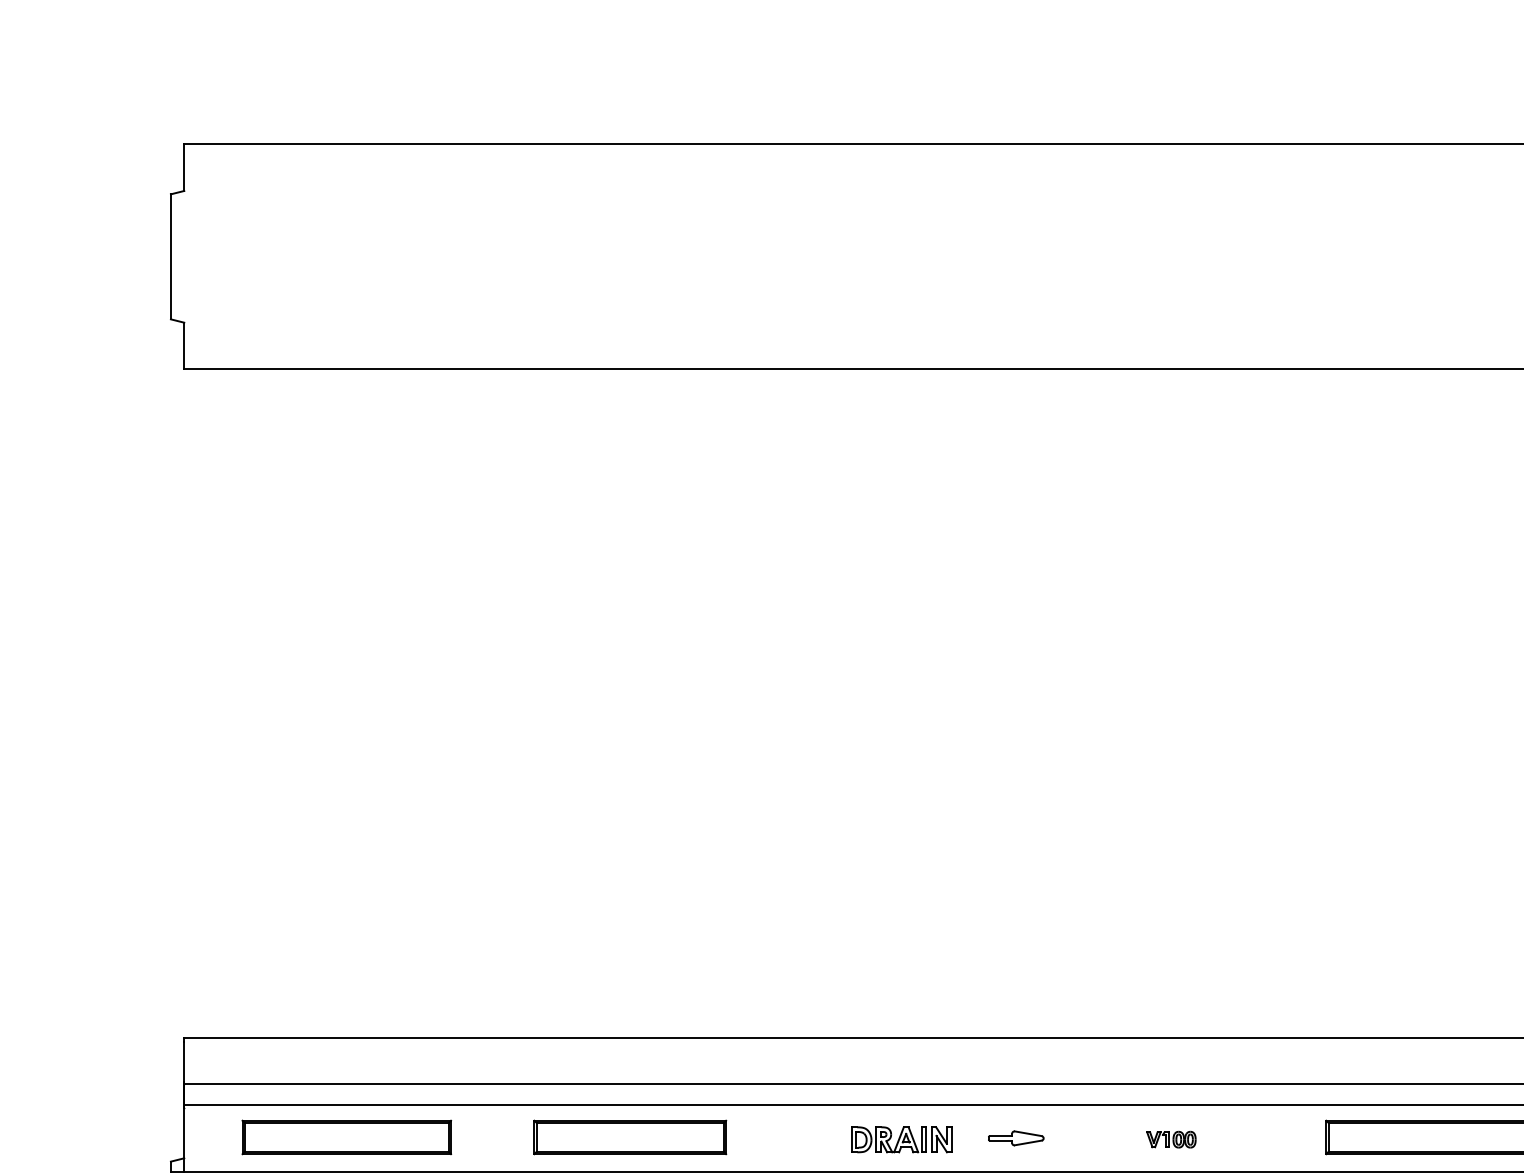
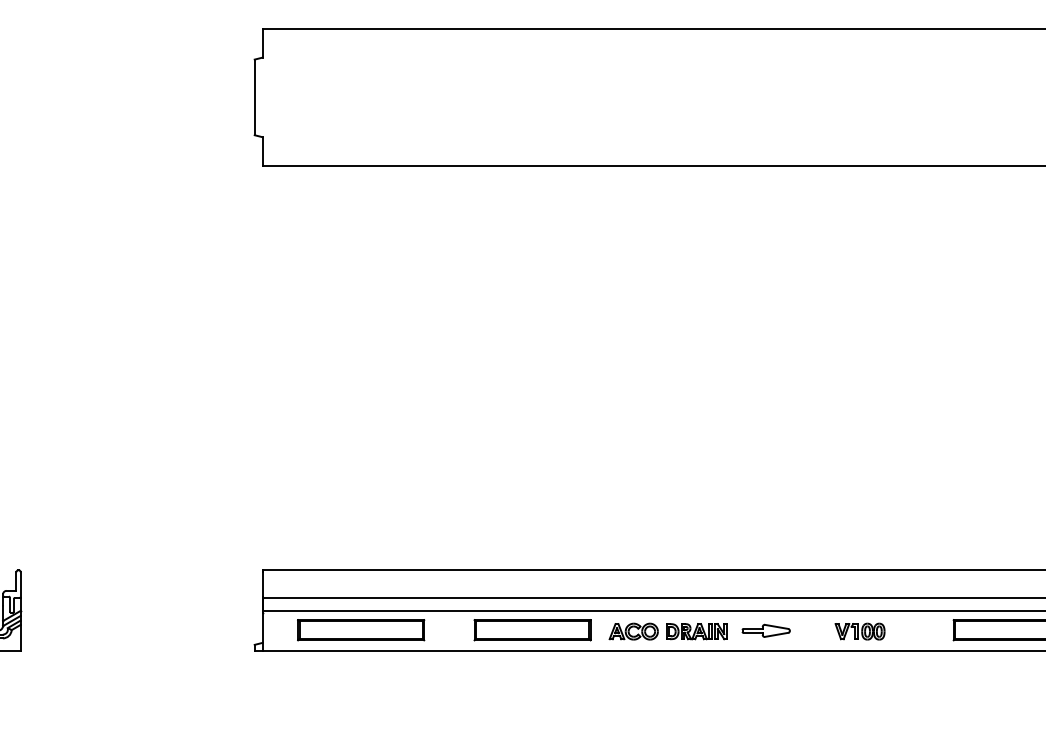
part: (1015, 1137) -> (765, 630), size x1.43
part: (796, 1139) -> (633, 631), added
part: (1170, 1139) -> (859, 631), size x1.67

